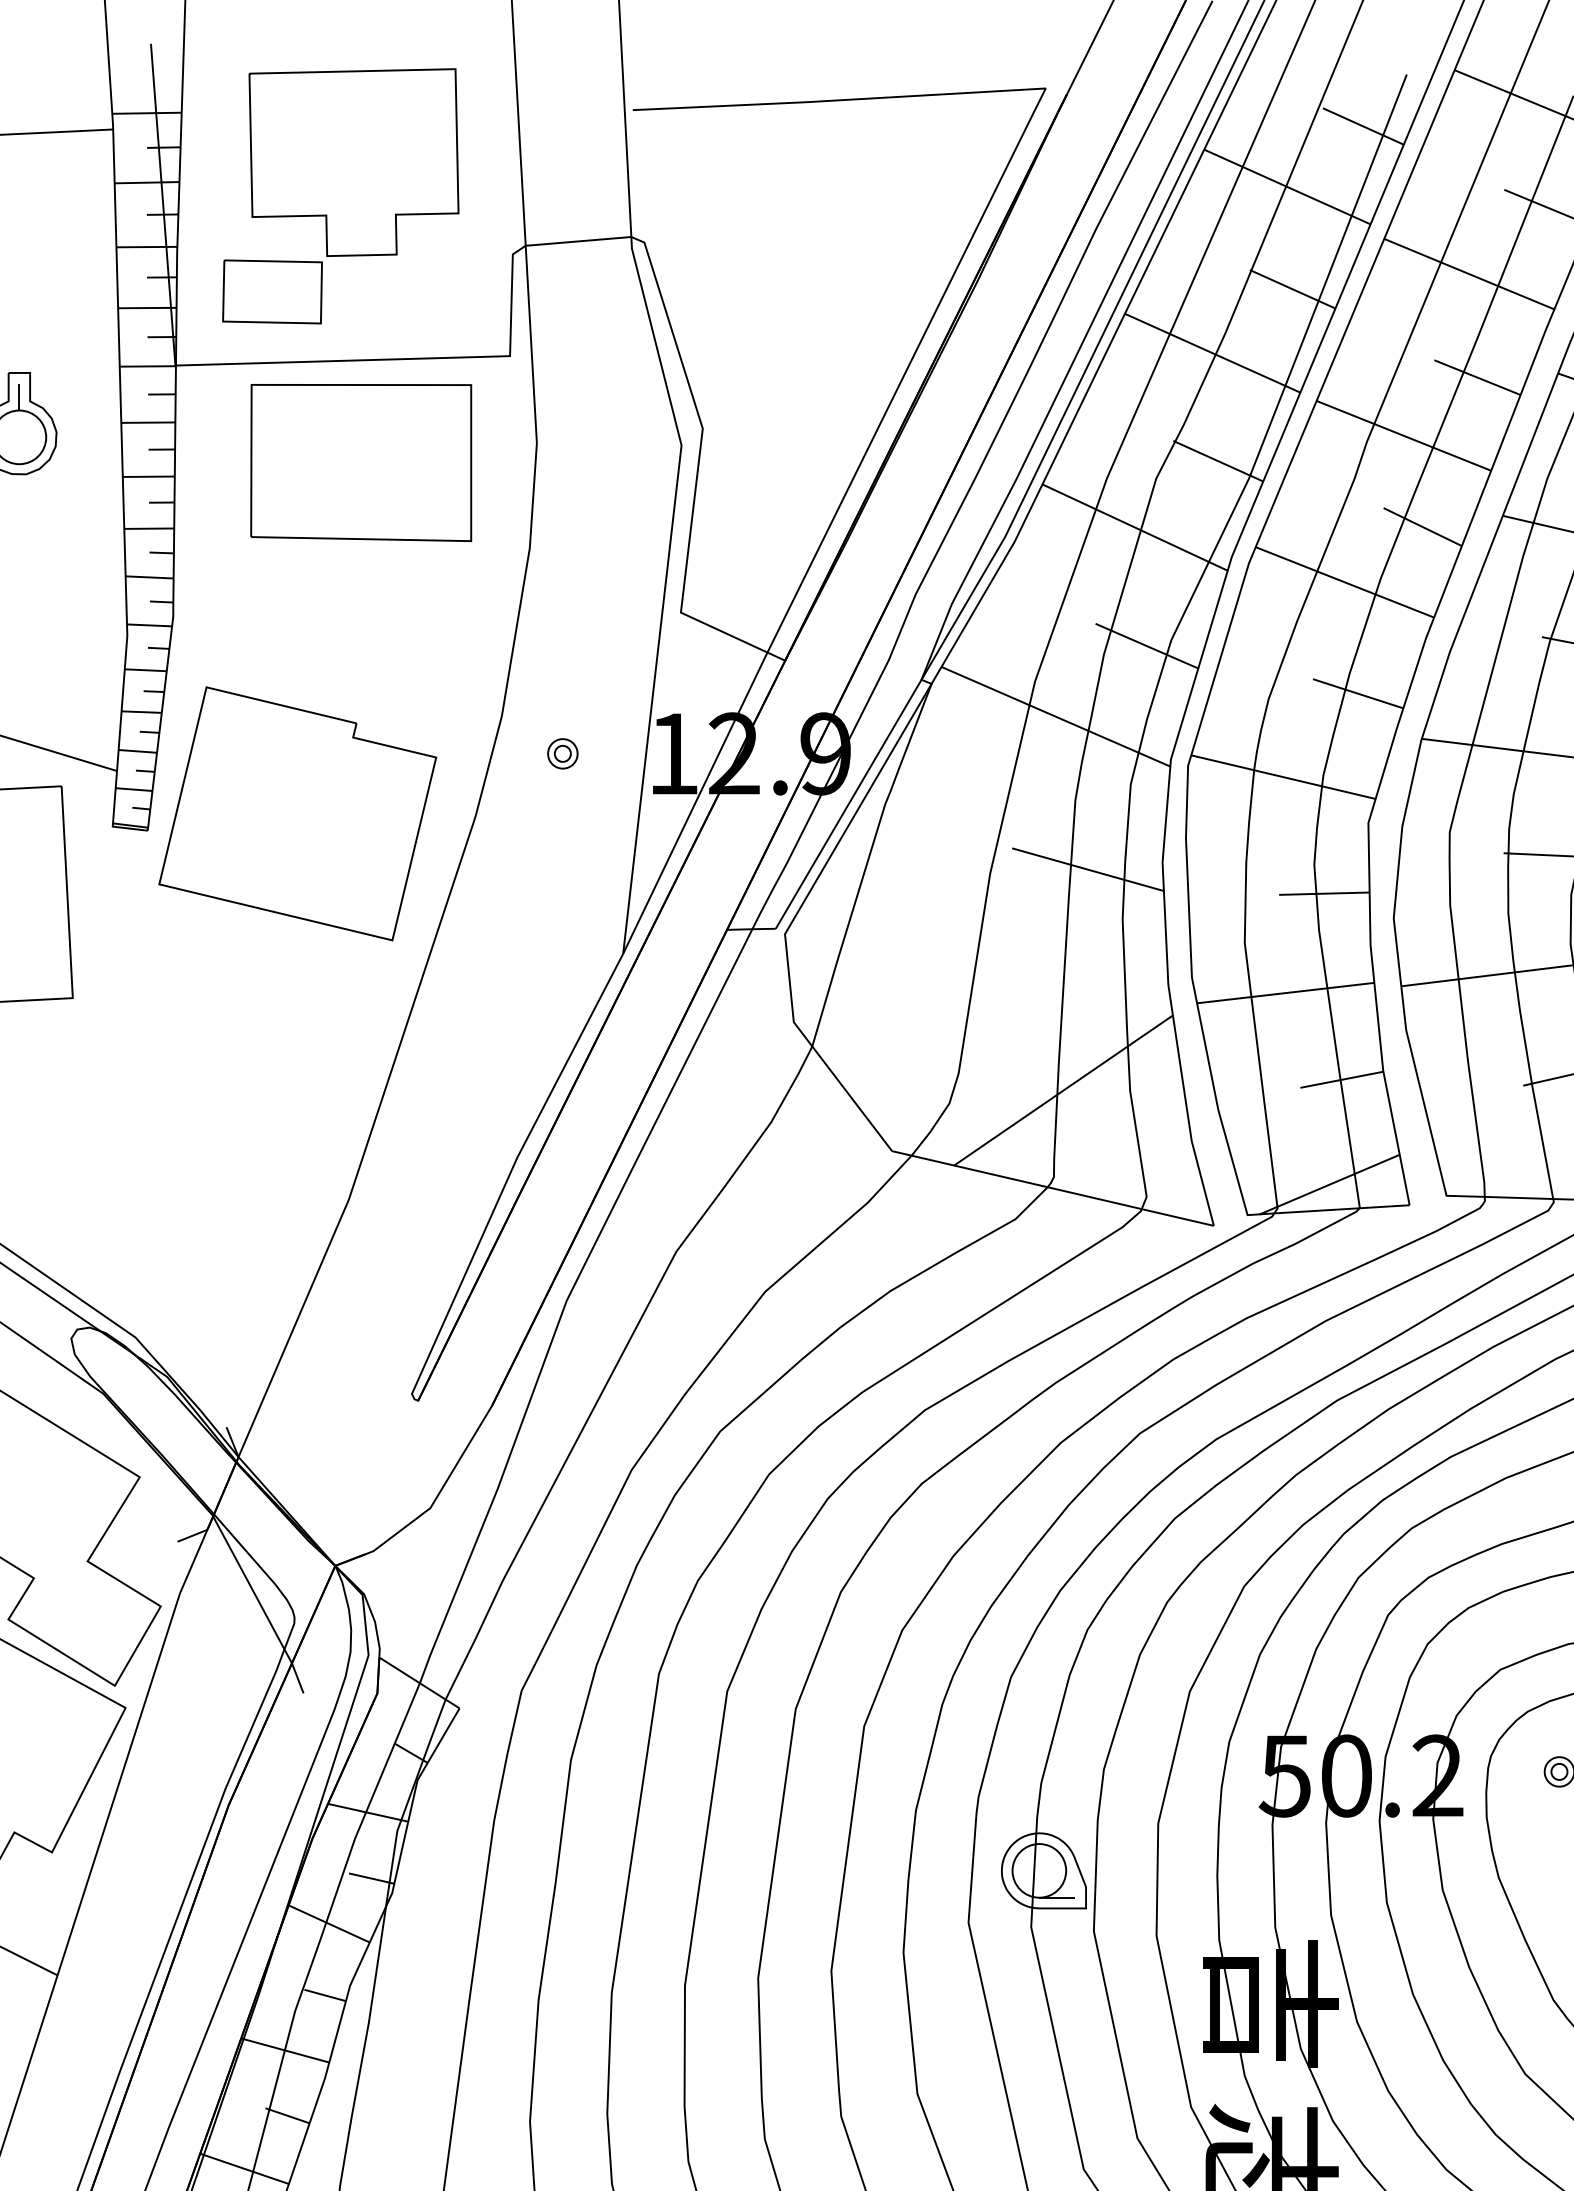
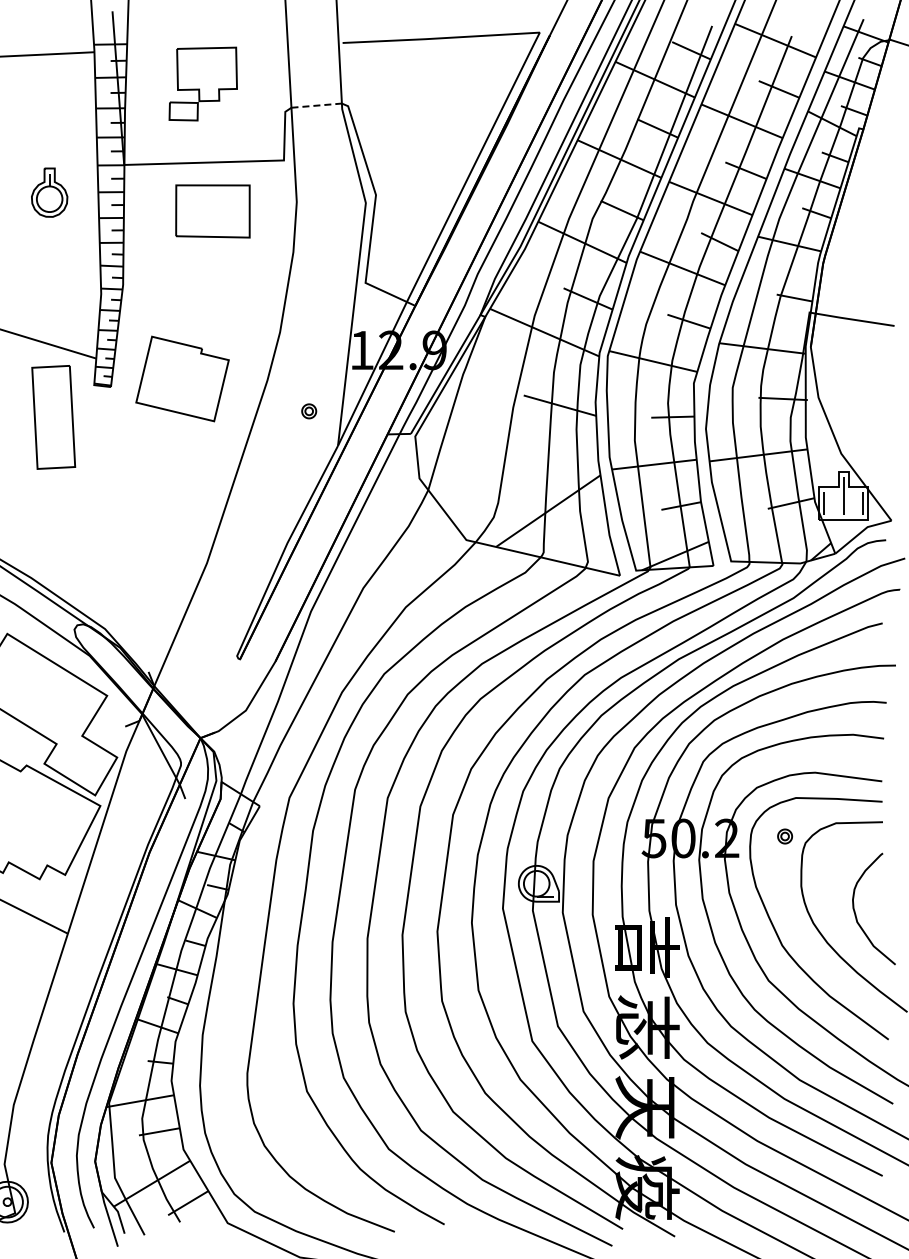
part: (341, 194) -> (203, 83), size x0.6
line: (580, 241) -> (317, 105), solid -> dashed
part: (360, 463) -> (212, 211), size x0.7
part: (563, 754) -> (309, 411), moved
part: (297, 812) -> (182, 378), size x0.7

